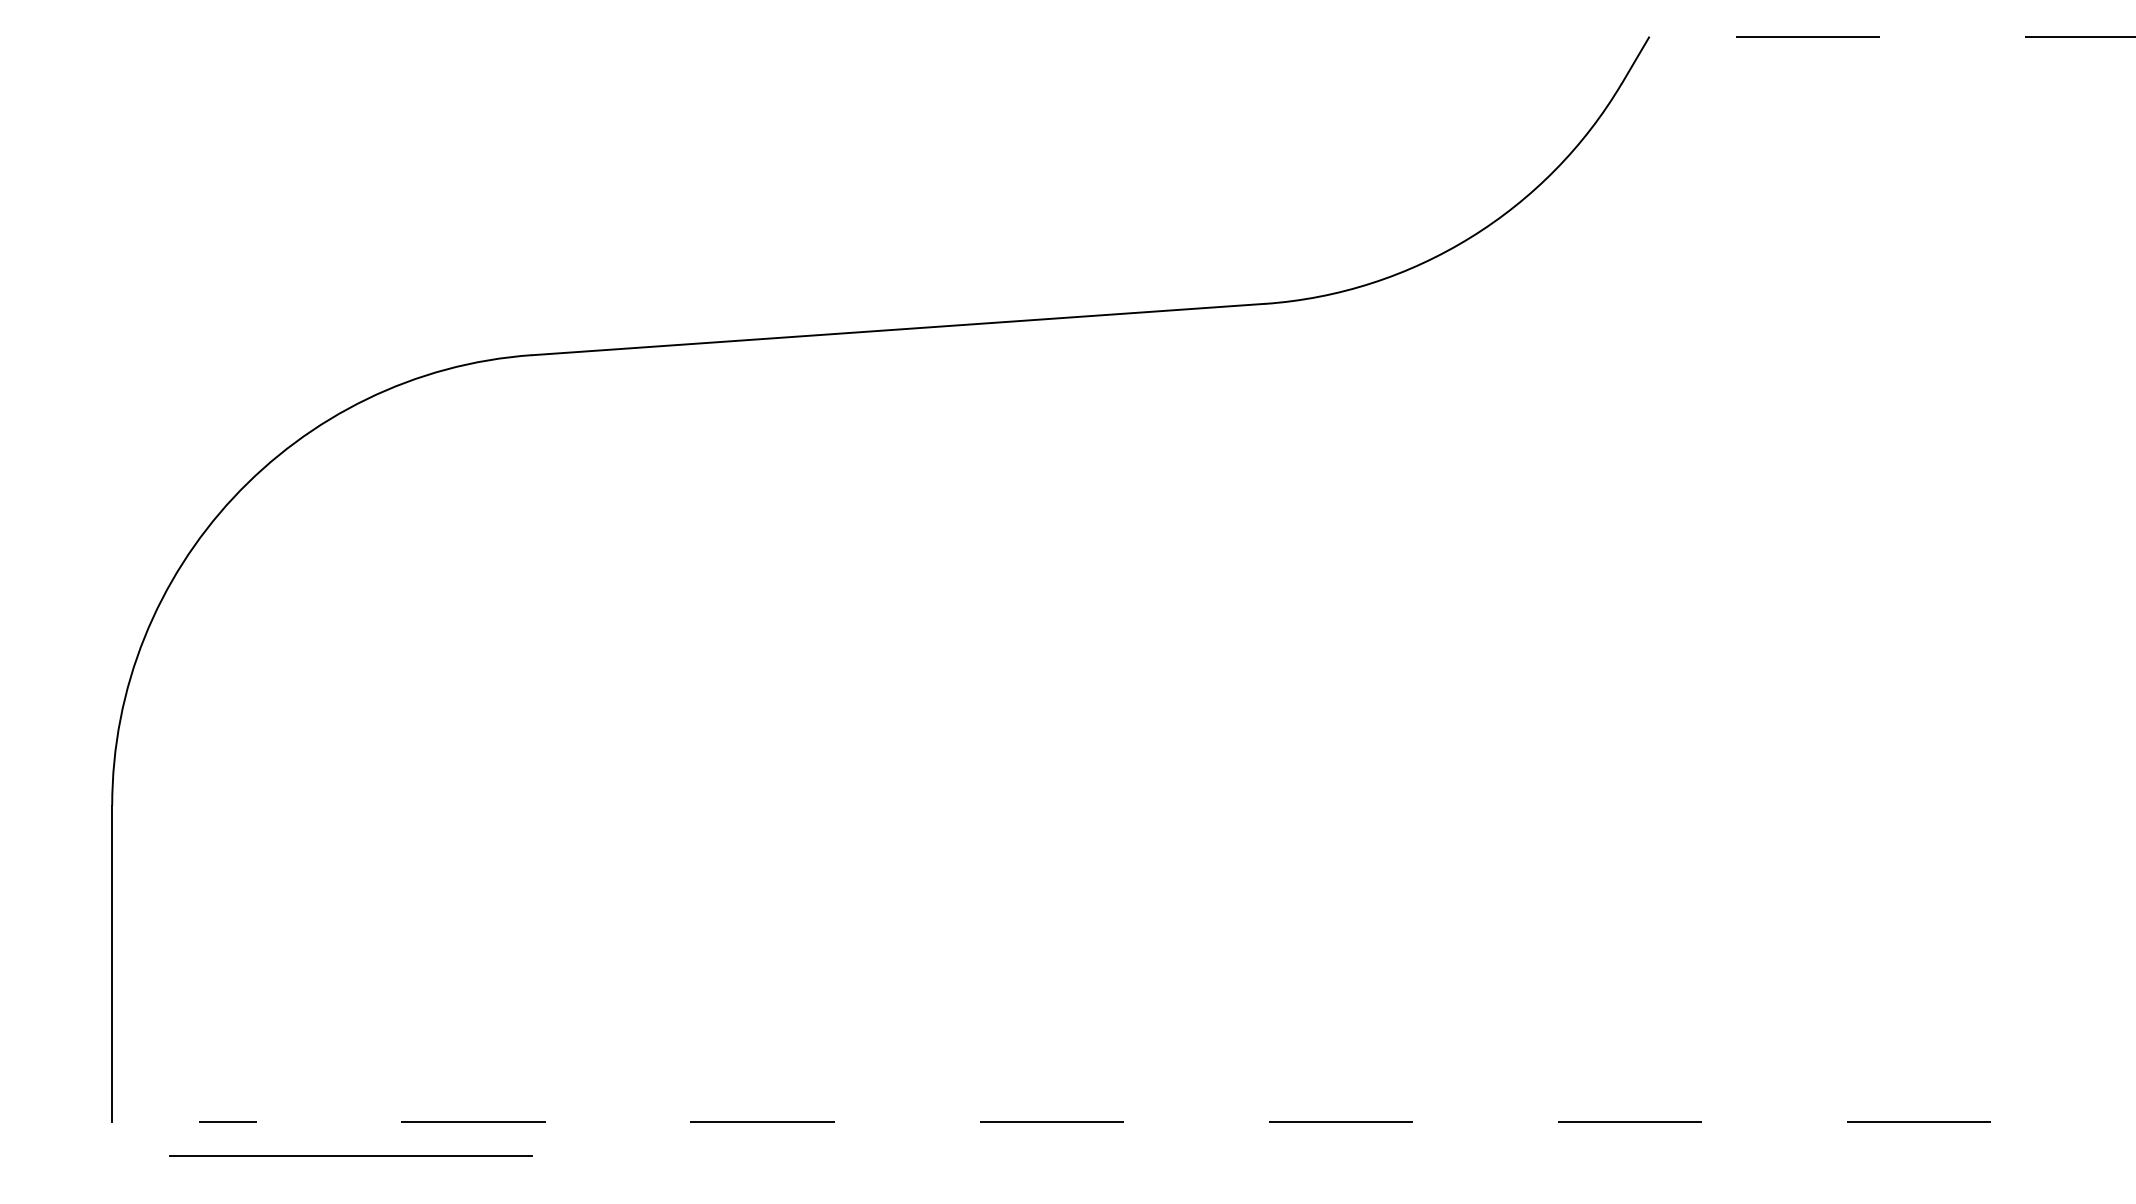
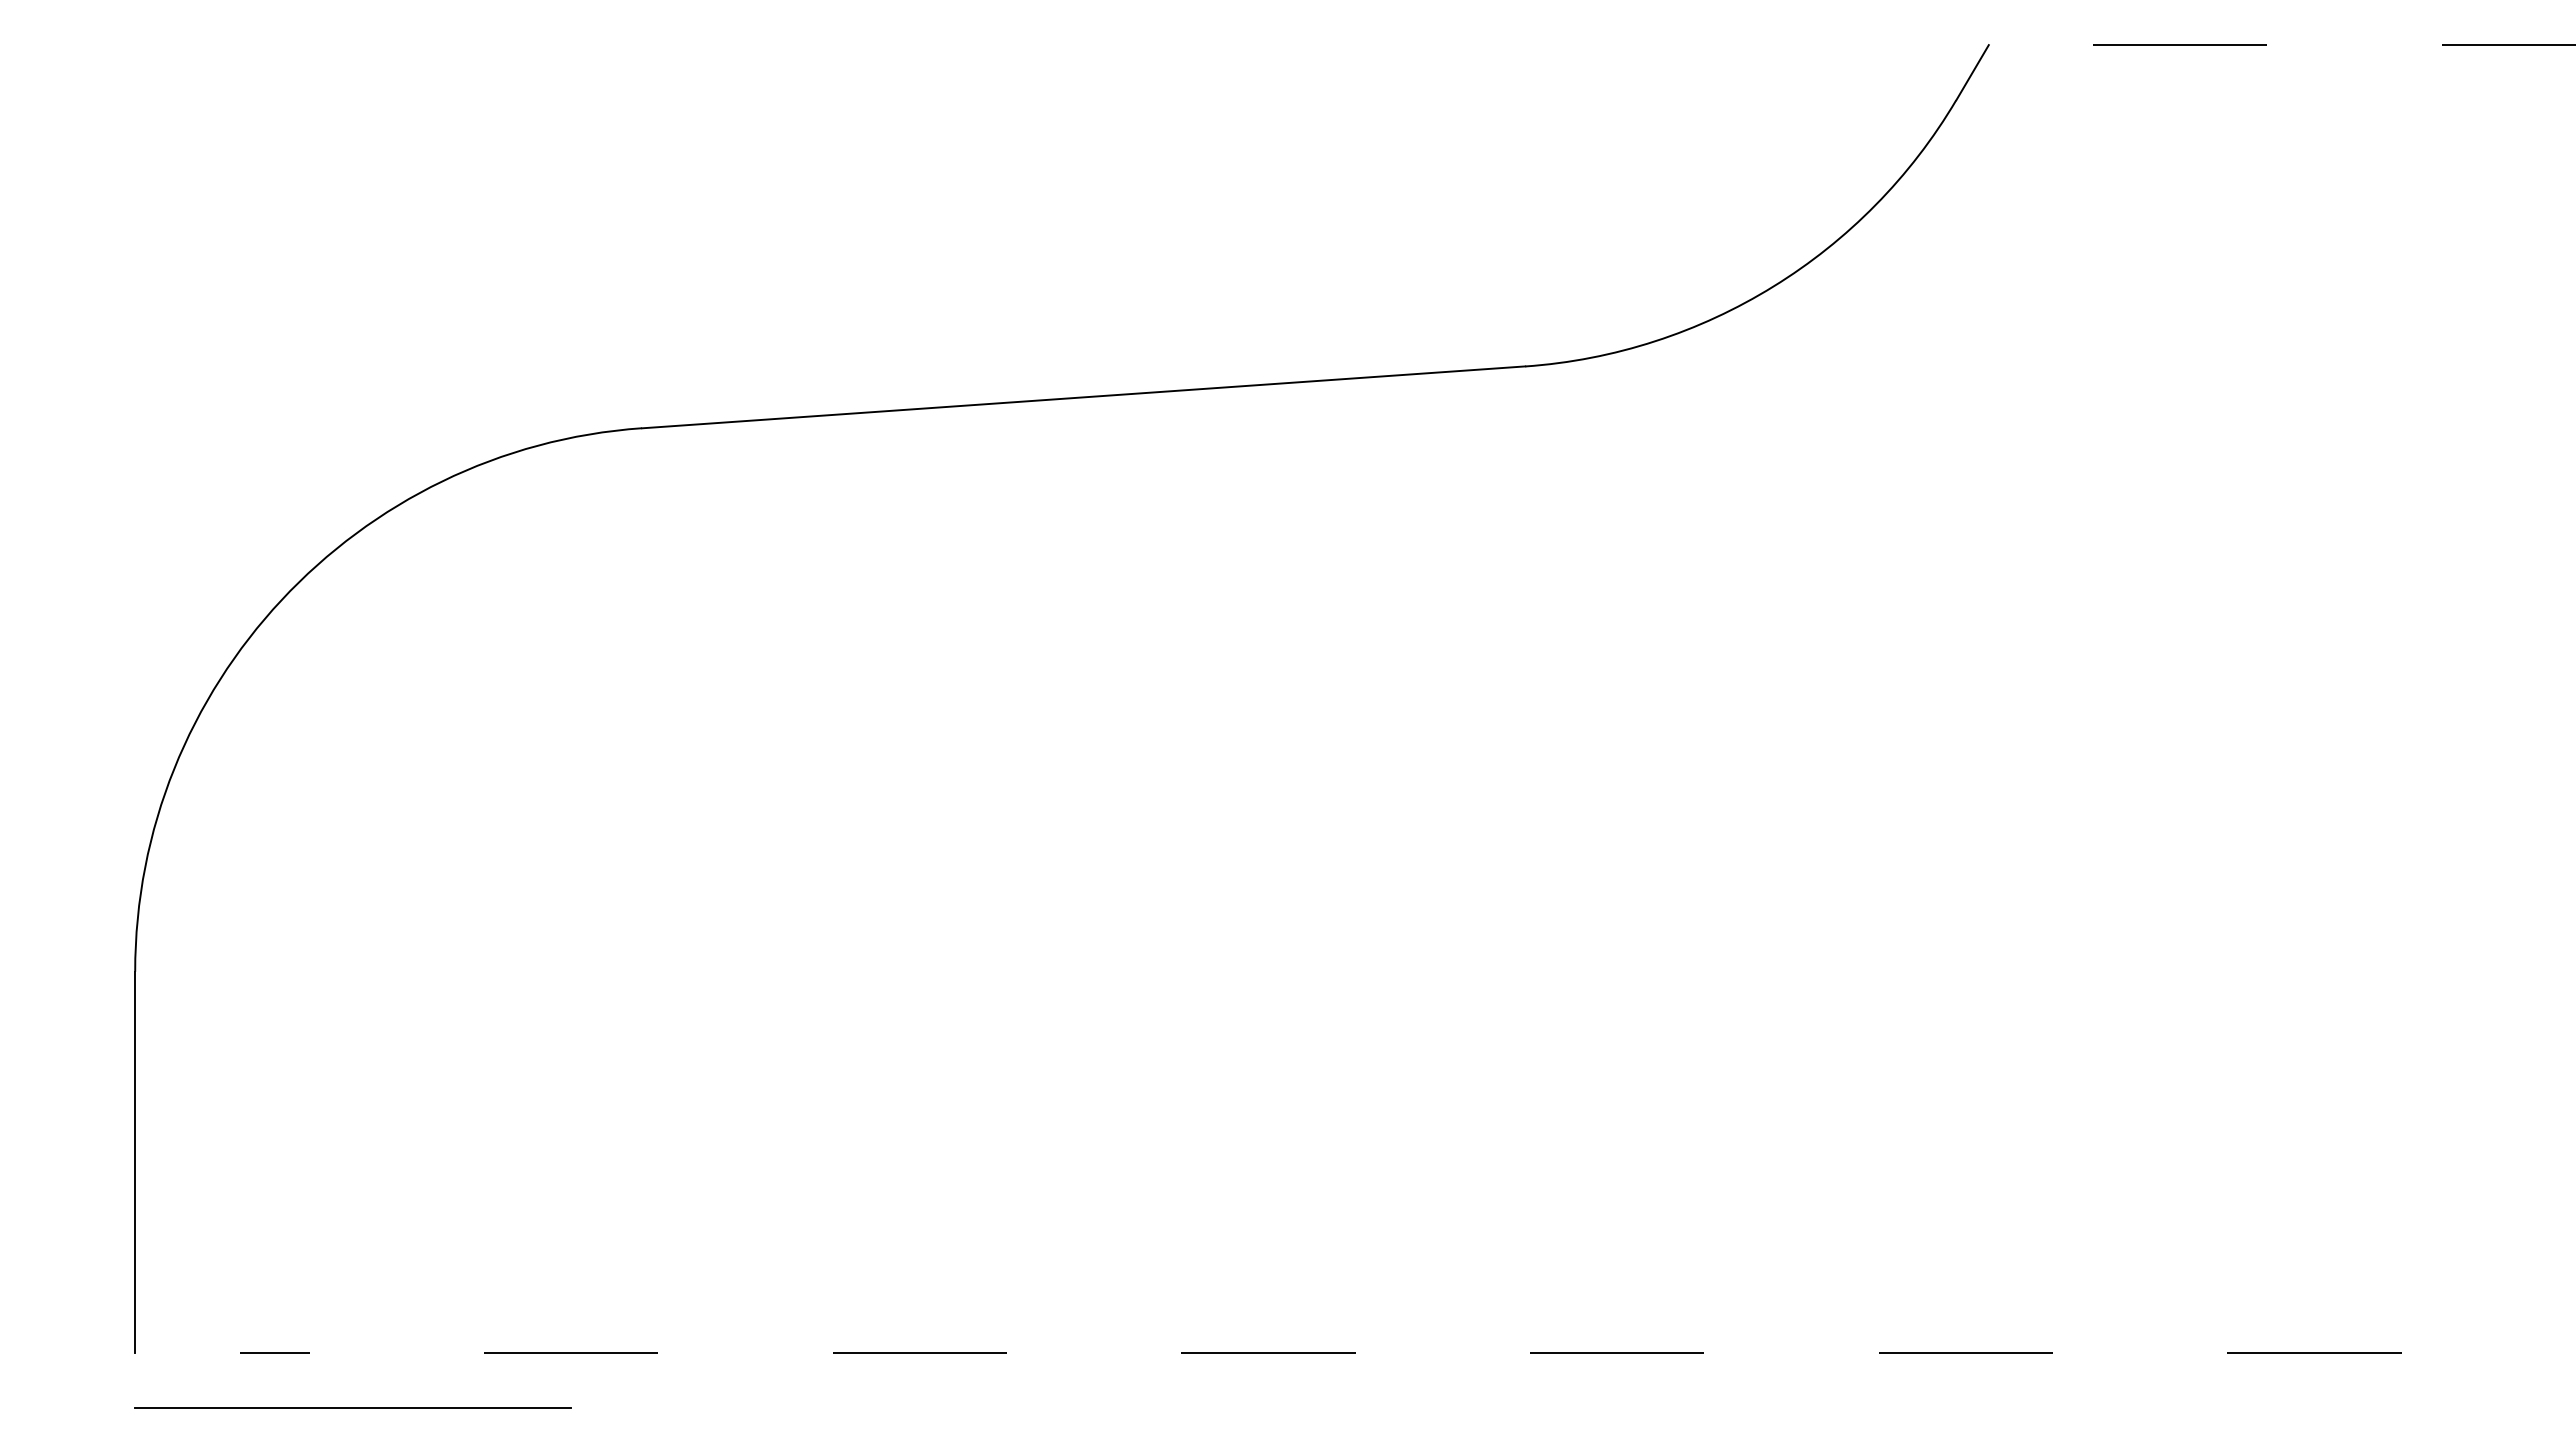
line: (350, 1155) -> (352, 1407), moved

